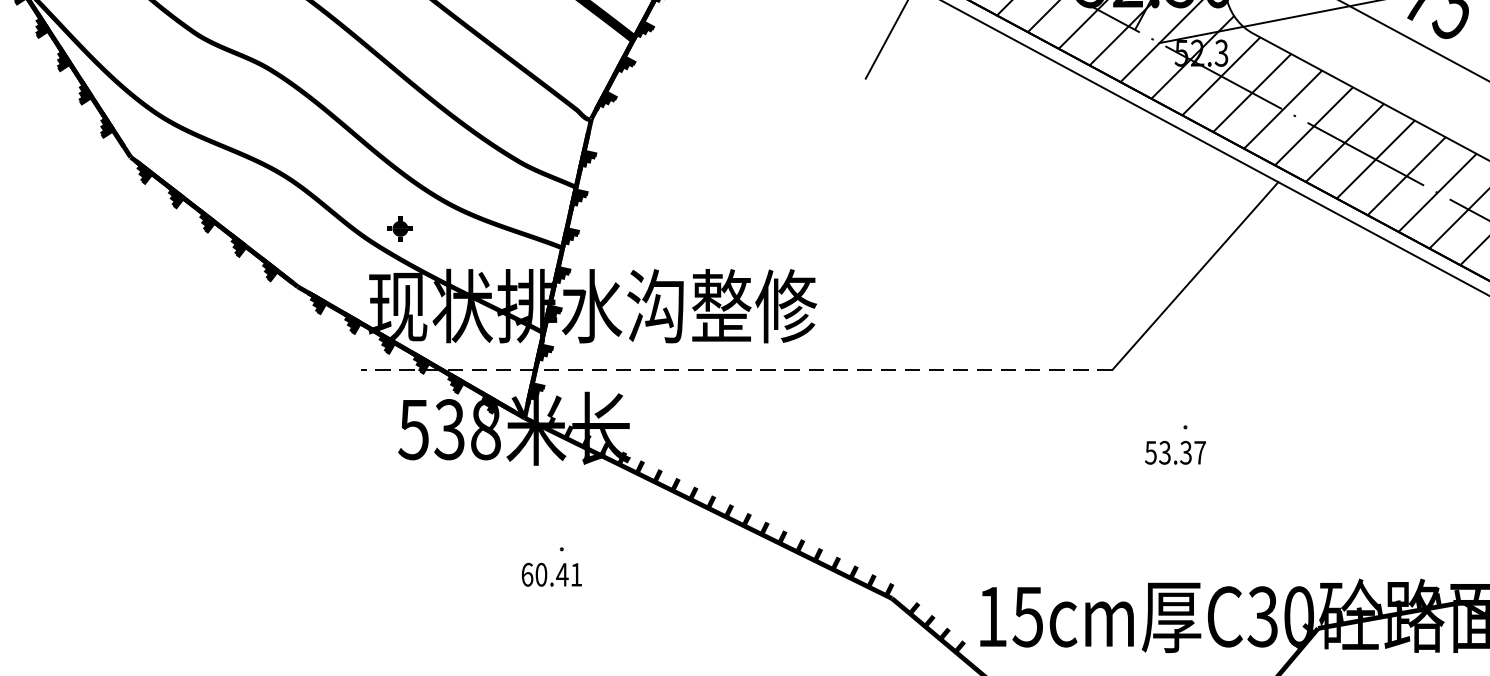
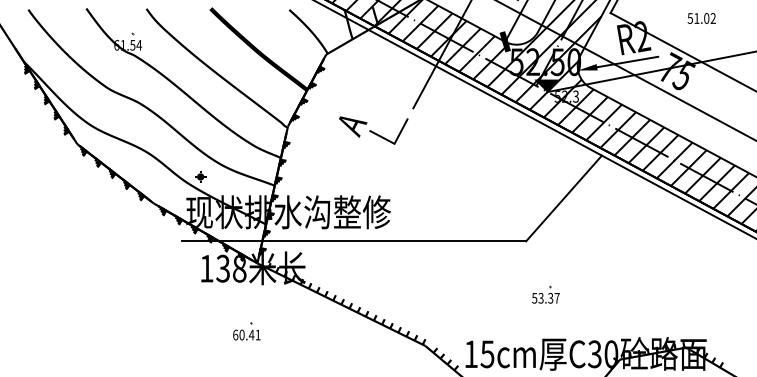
fill: (1159, 28) -> (547, 85), added
part: (778, 127) -> (373, 130), added
line: (737, 370) -> (354, 241), dashed -> solid
text: (413, 429) -> (206, 268), 538 -> 138
part: (1174, 444) -> (545, 294), moved
part: (551, 566) -> (246, 331), moved

